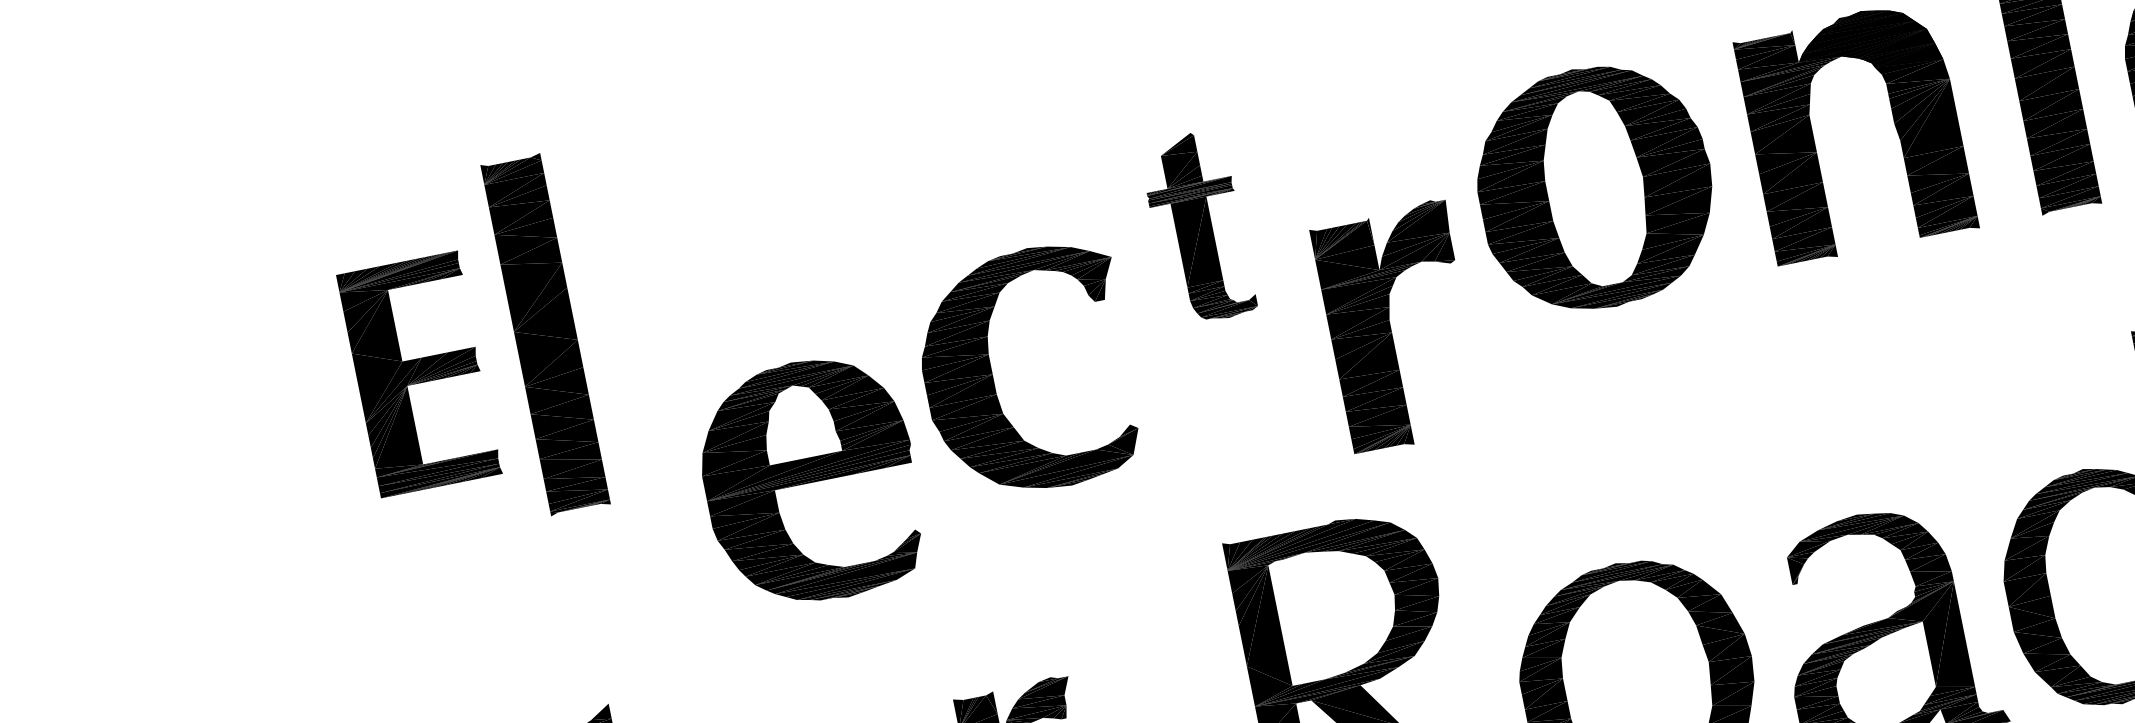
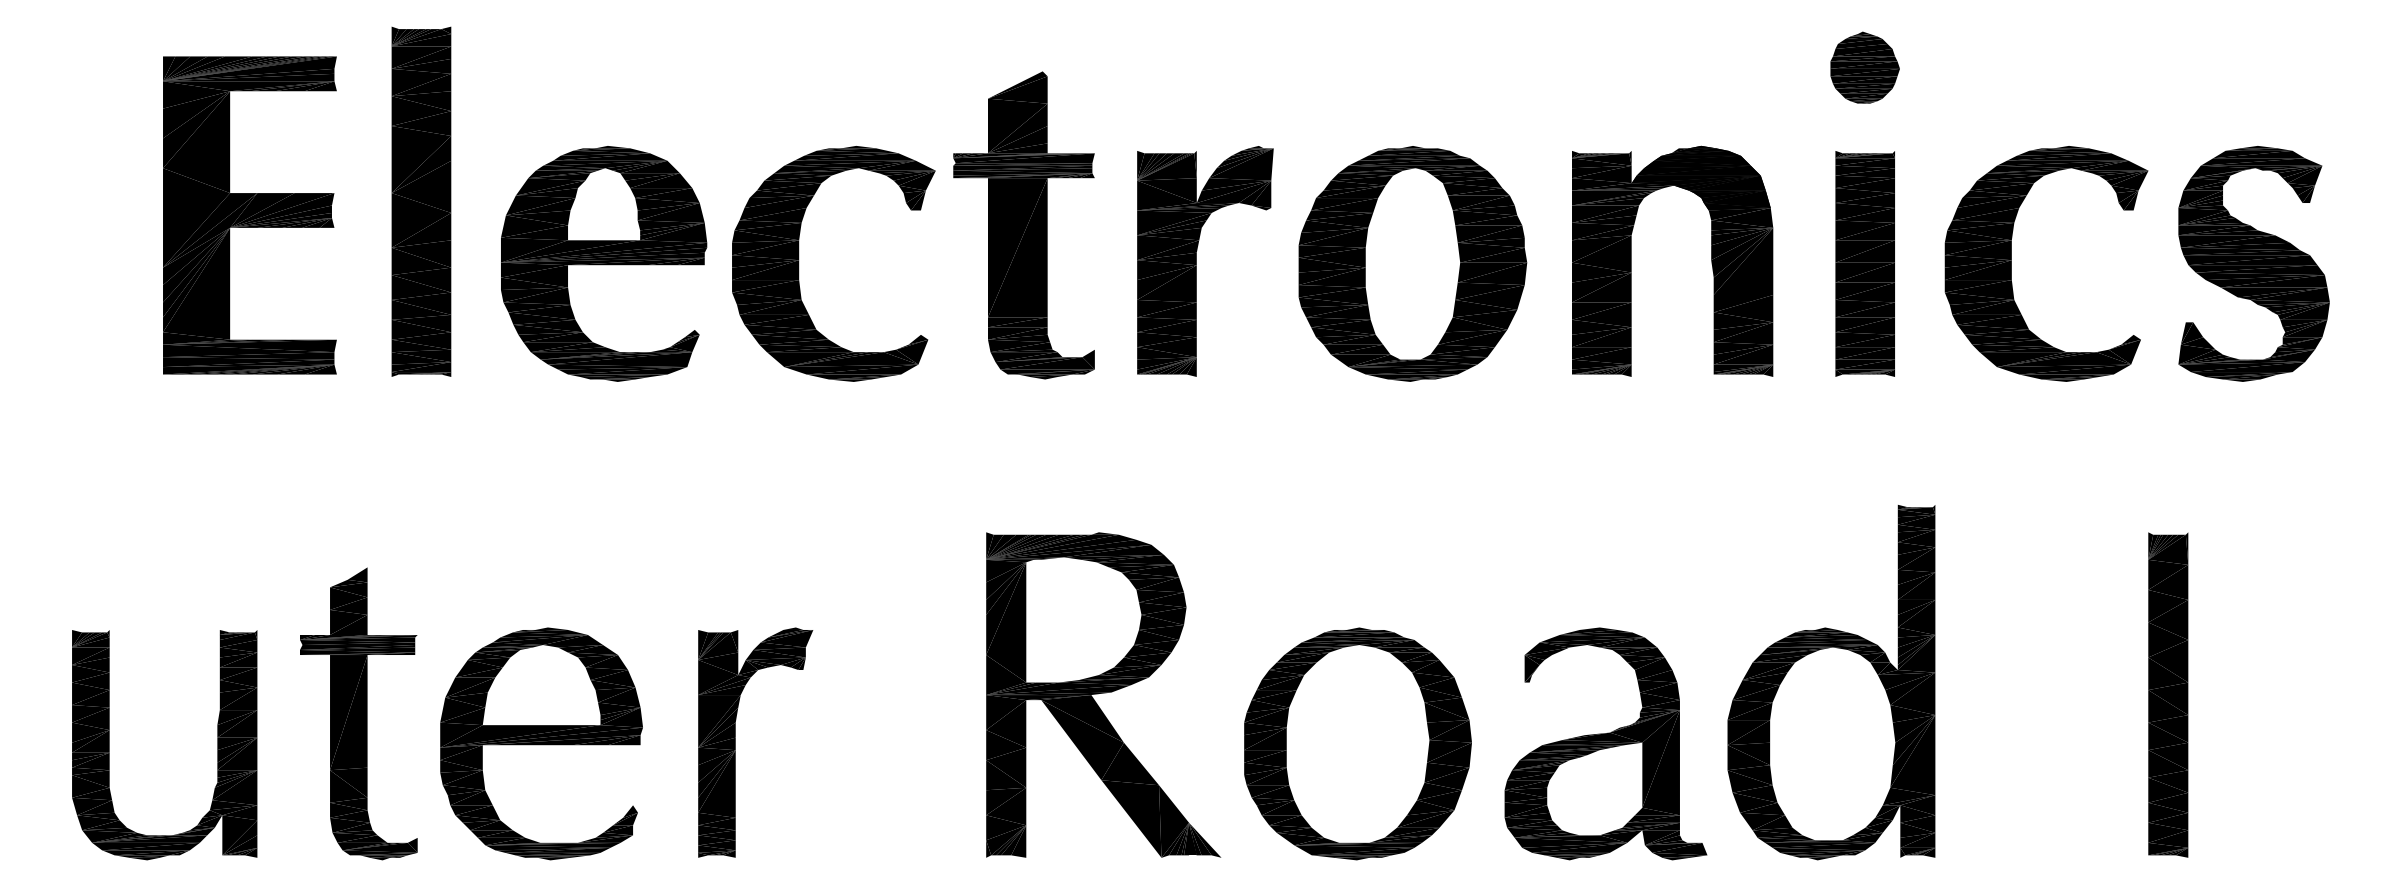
part: (1197, 228) -> (1023, 225), size x1.67
part: (1391, 328) -> (1196, 261), moved
part: (545, 334) -> (421, 201), moved
part: (419, 374) -> (249, 215), size x1.43
part: (993, 377) -> (799, 263), moved
part: (811, 481) -> (604, 263), moved

